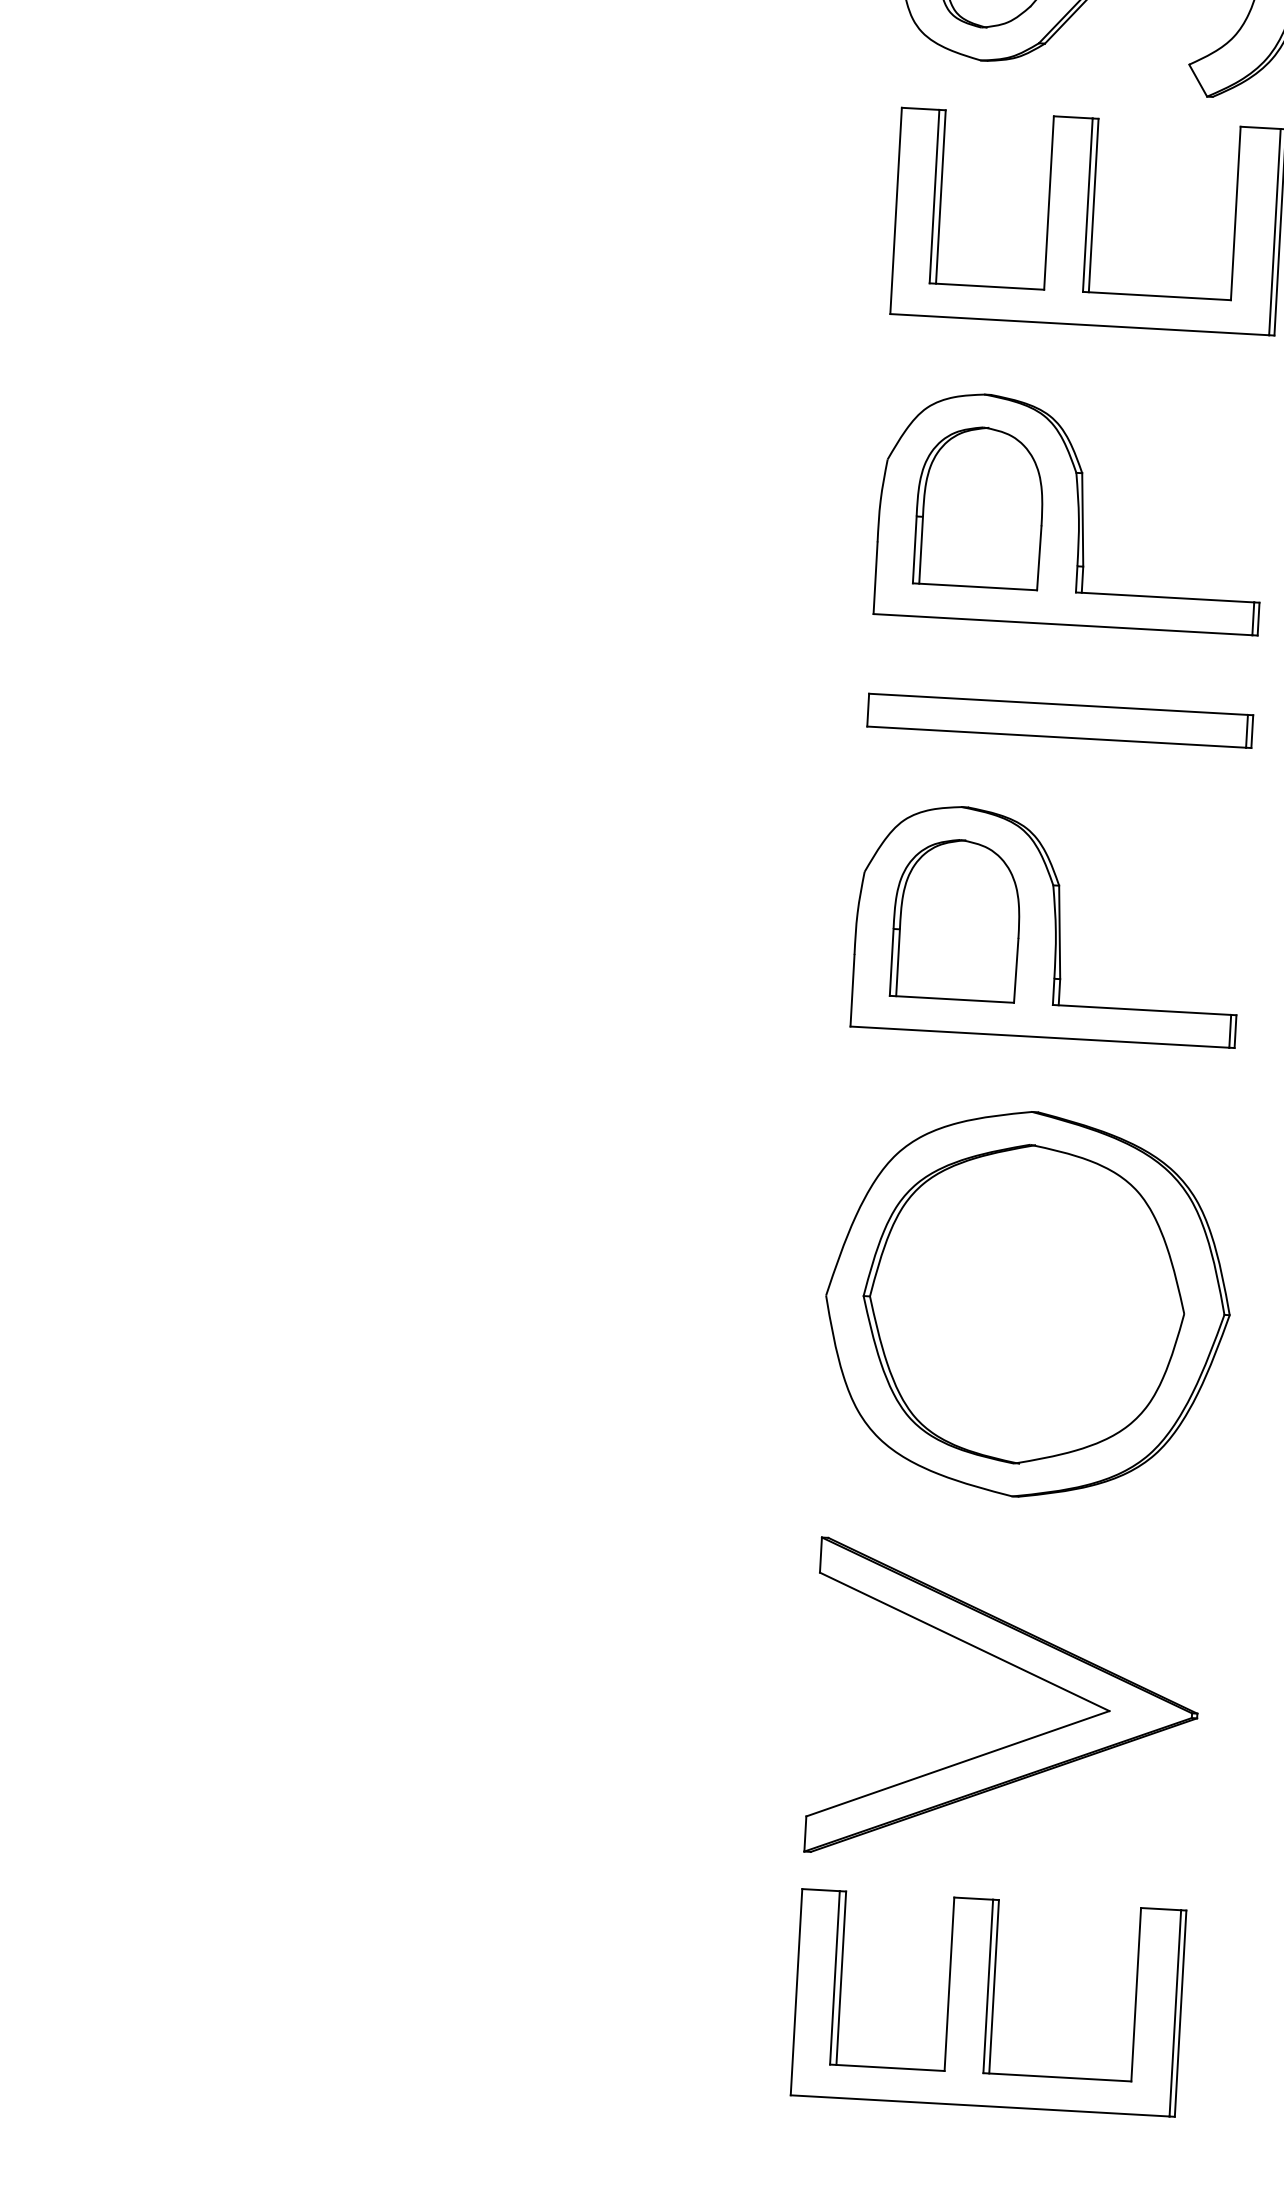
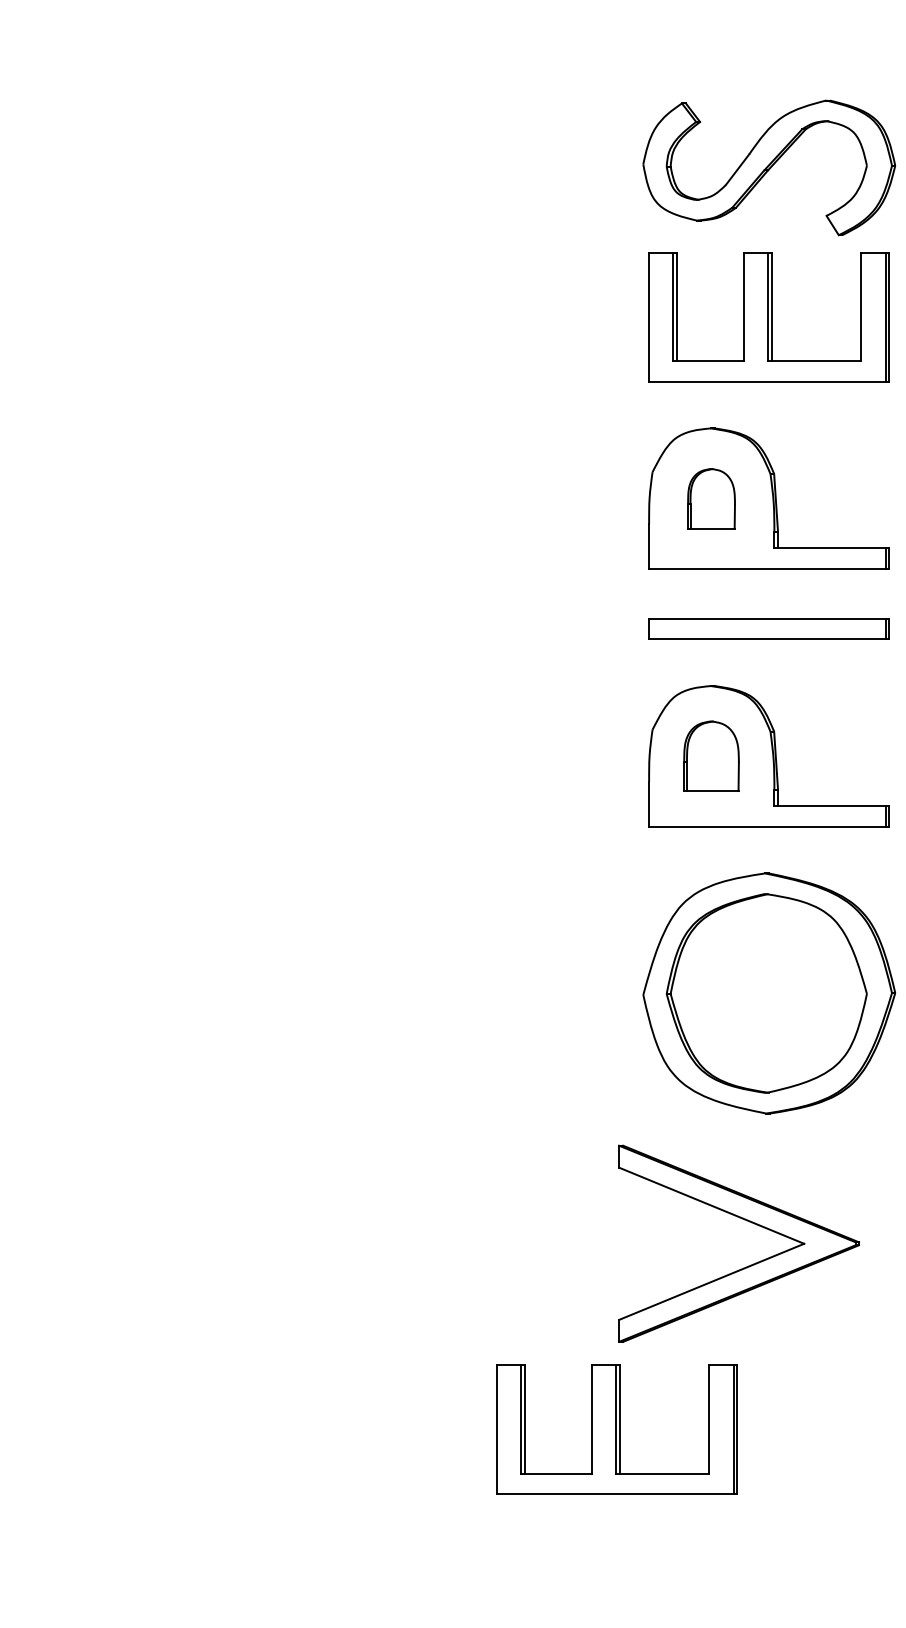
part: (979, 506) -> (711, 498), size x0.6
part: (956, 918) -> (711, 755), size x0.7
part: (1023, 1672) -> (749, 1222), moved
part: (987, 2002) -> (616, 1429), moved

